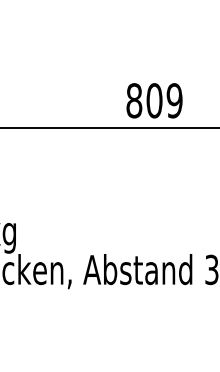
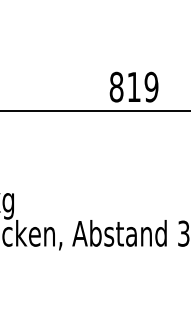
text: (154, 100) -> (134, 86), 809 -> 819

